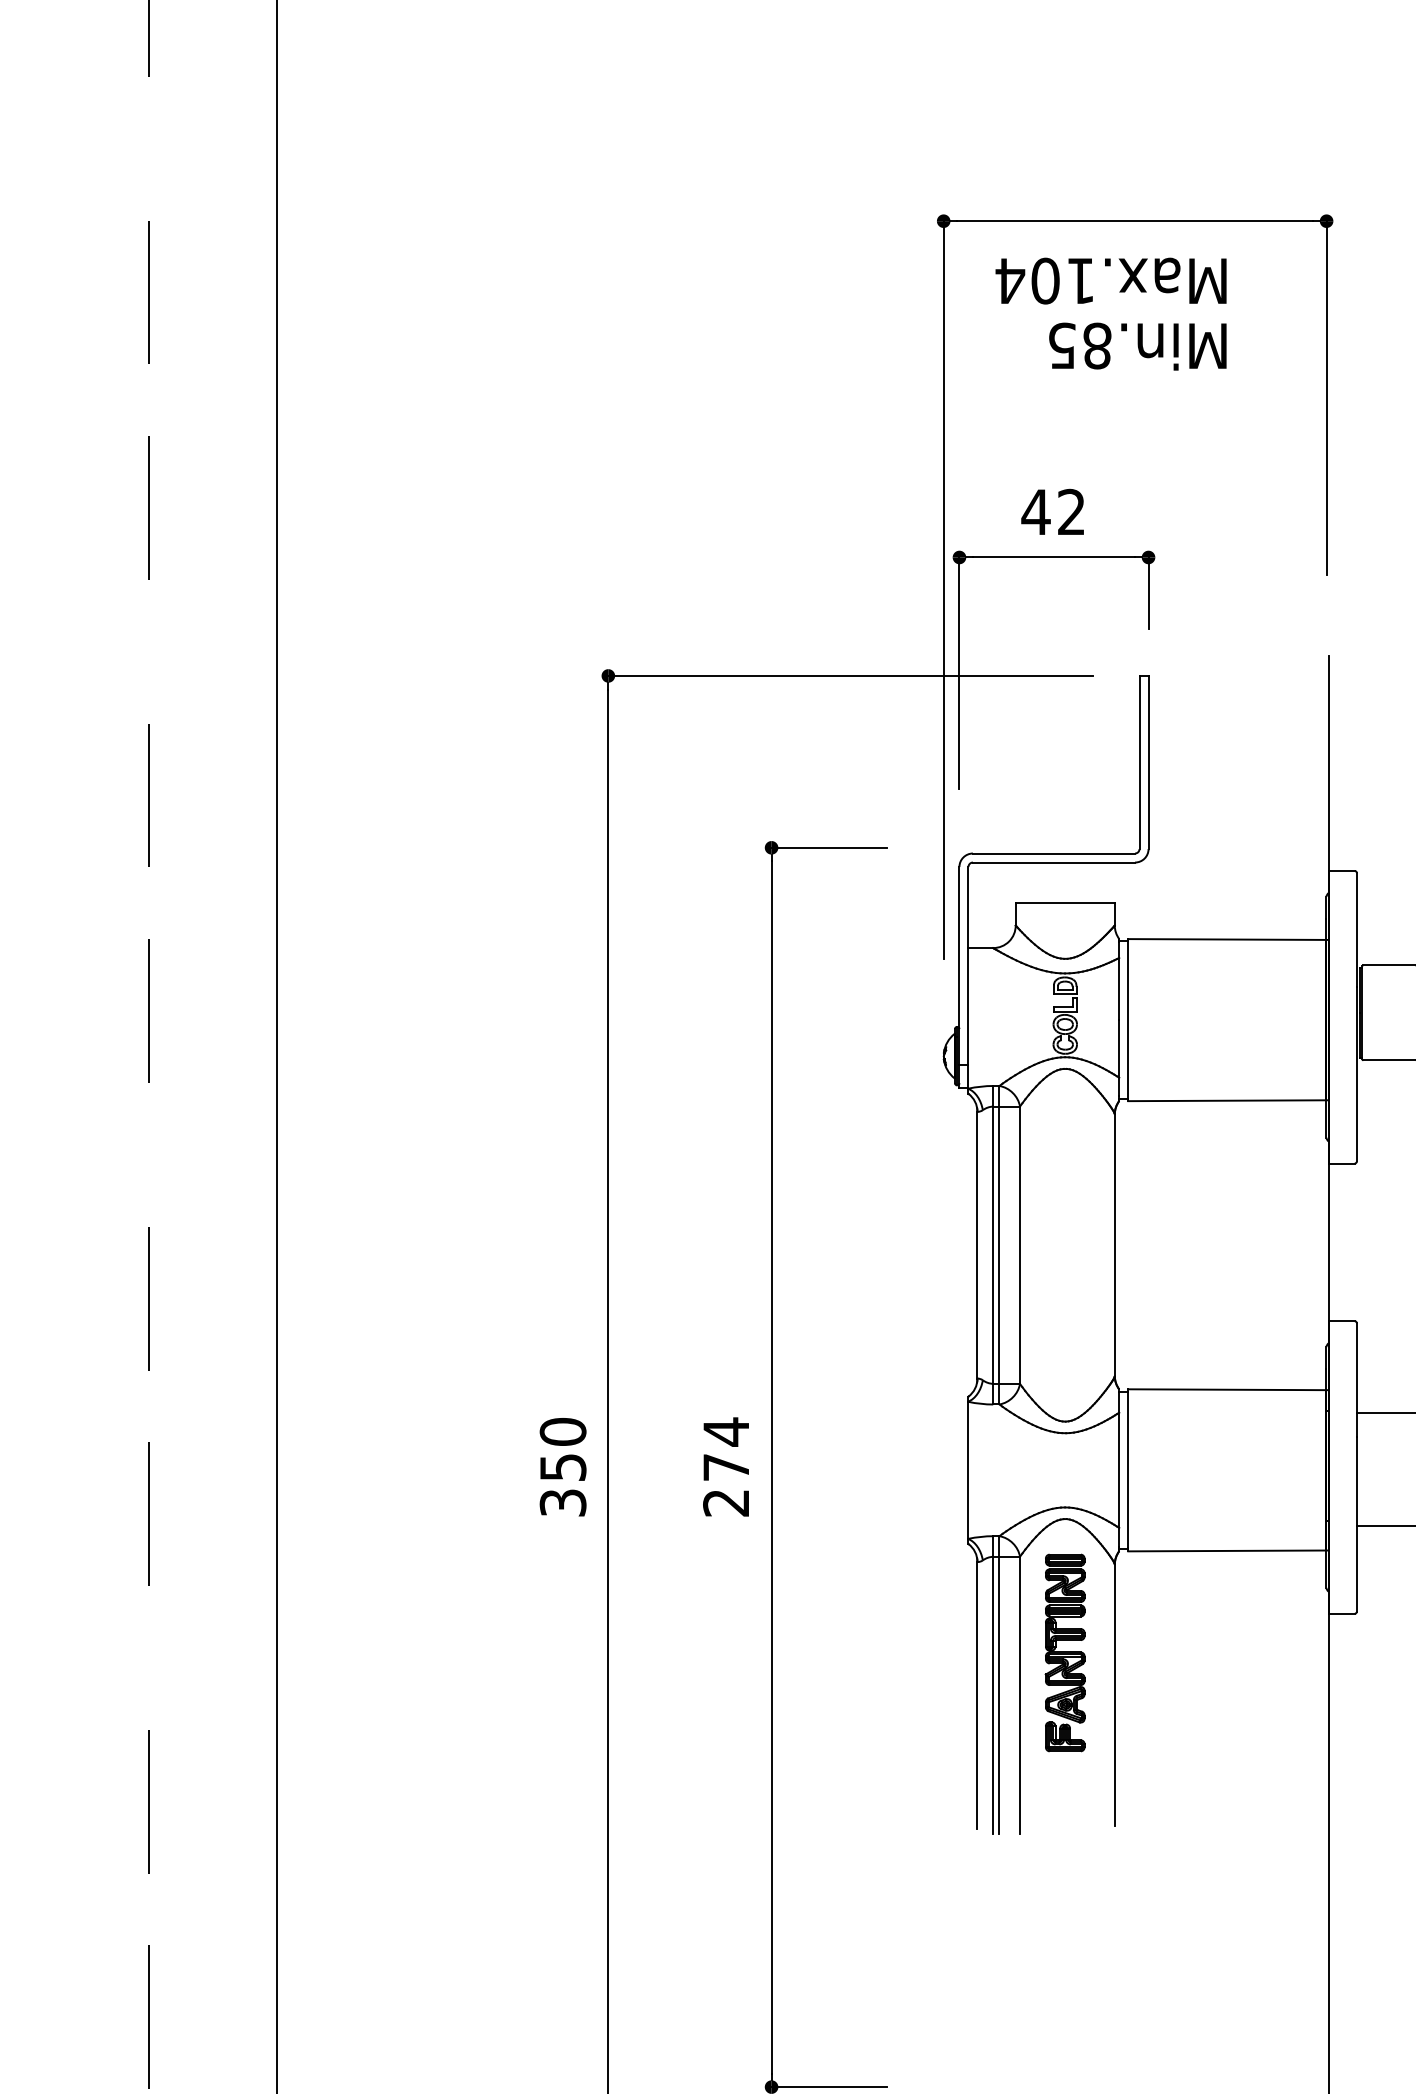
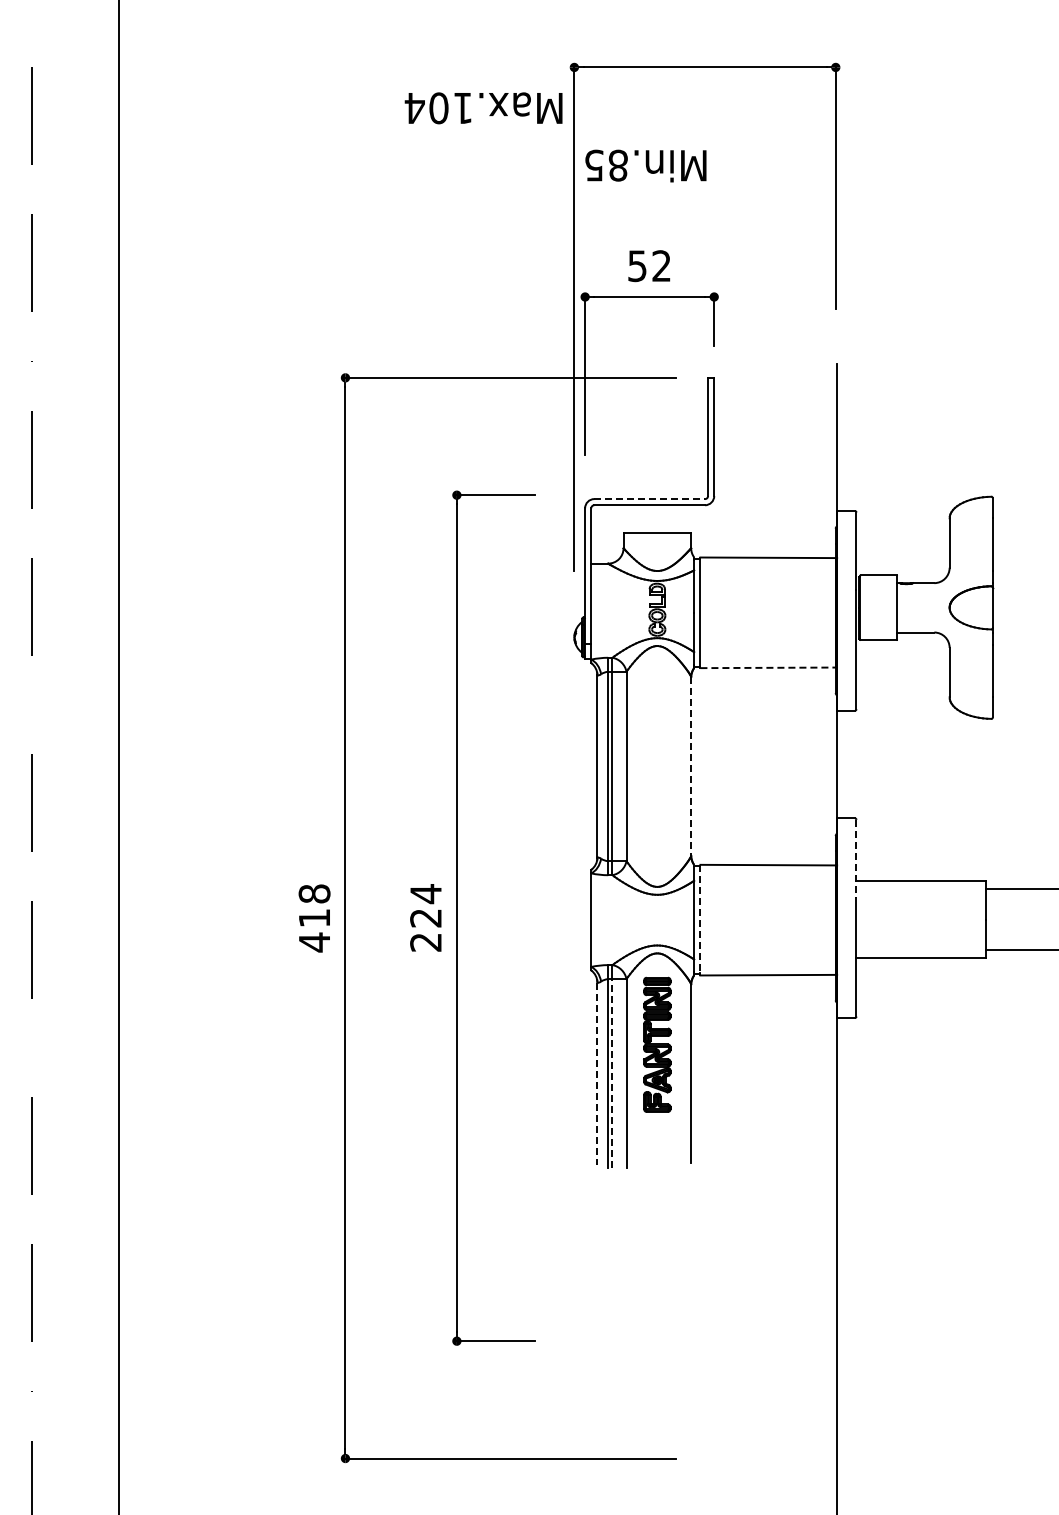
text: (1110, 281) -> (483, 108), moved
text: (1137, 345) -> (645, 165), moved
text: (1036, 512) -> (637, 266), 42 -> 52
line: (1055, 854) -> (650, 499), solid -> dashed
line: (1229, 1100) -> (769, 667), solid -> dashed
line: (1115, 1245) -> (691, 766), solid -> dashed
line: (1356, 1380) -> (856, 858), solid -> dashed
text: (562, 1467) -> (314, 918), 350 -> 418
text: (725, 1467) -> (425, 918), 274 -> 224
line: (1128, 1469) -> (700, 919), solid -> dashed
line: (999, 1694) -> (612, 1073), solid -> dashed
line: (977, 1696) -> (597, 1074), solid -> dashed

